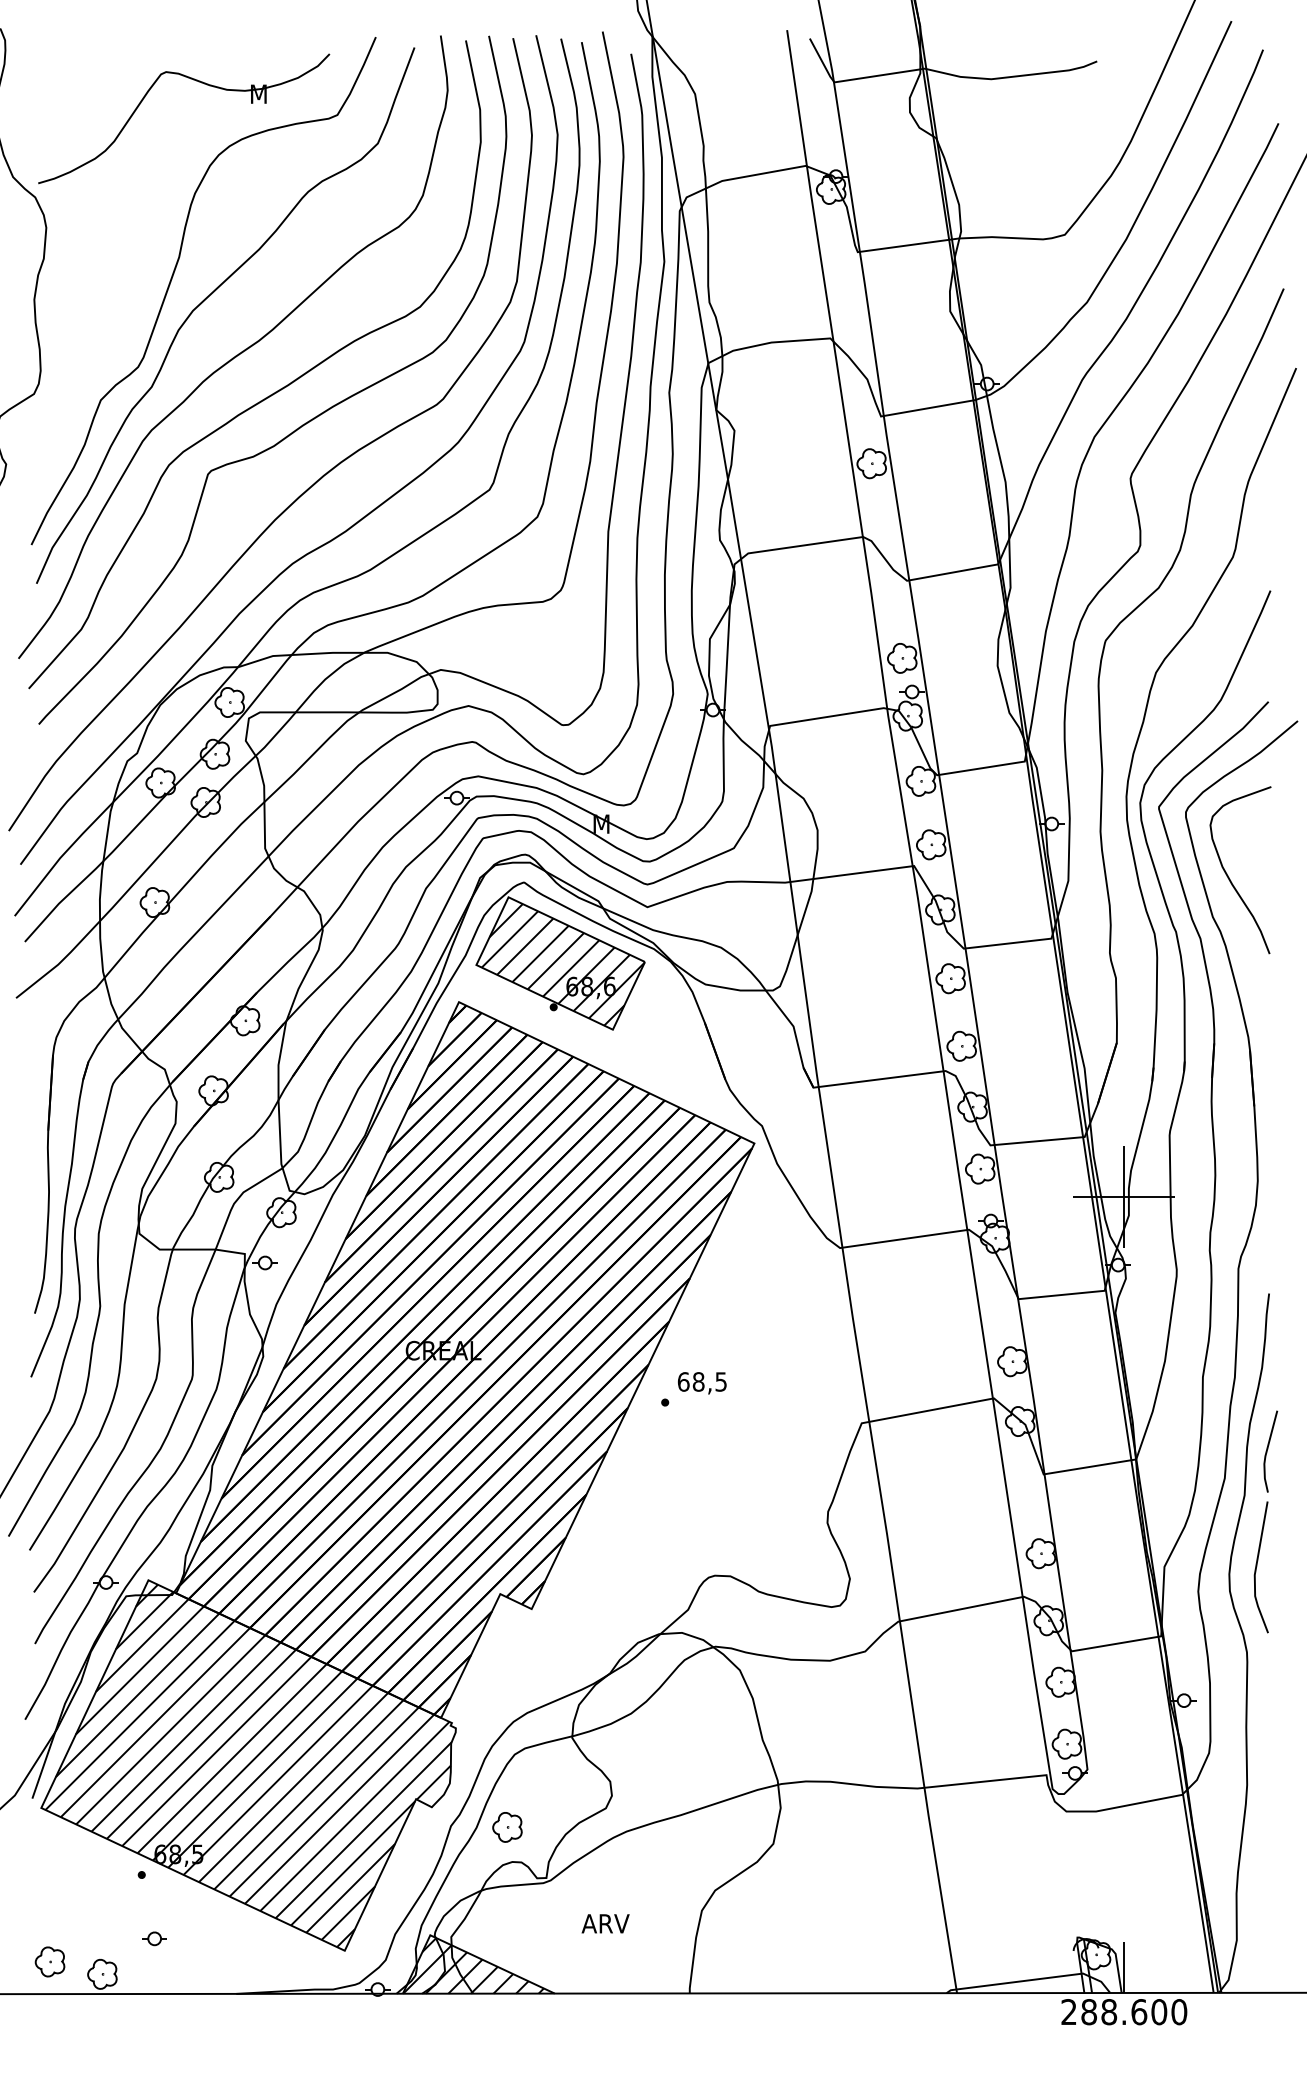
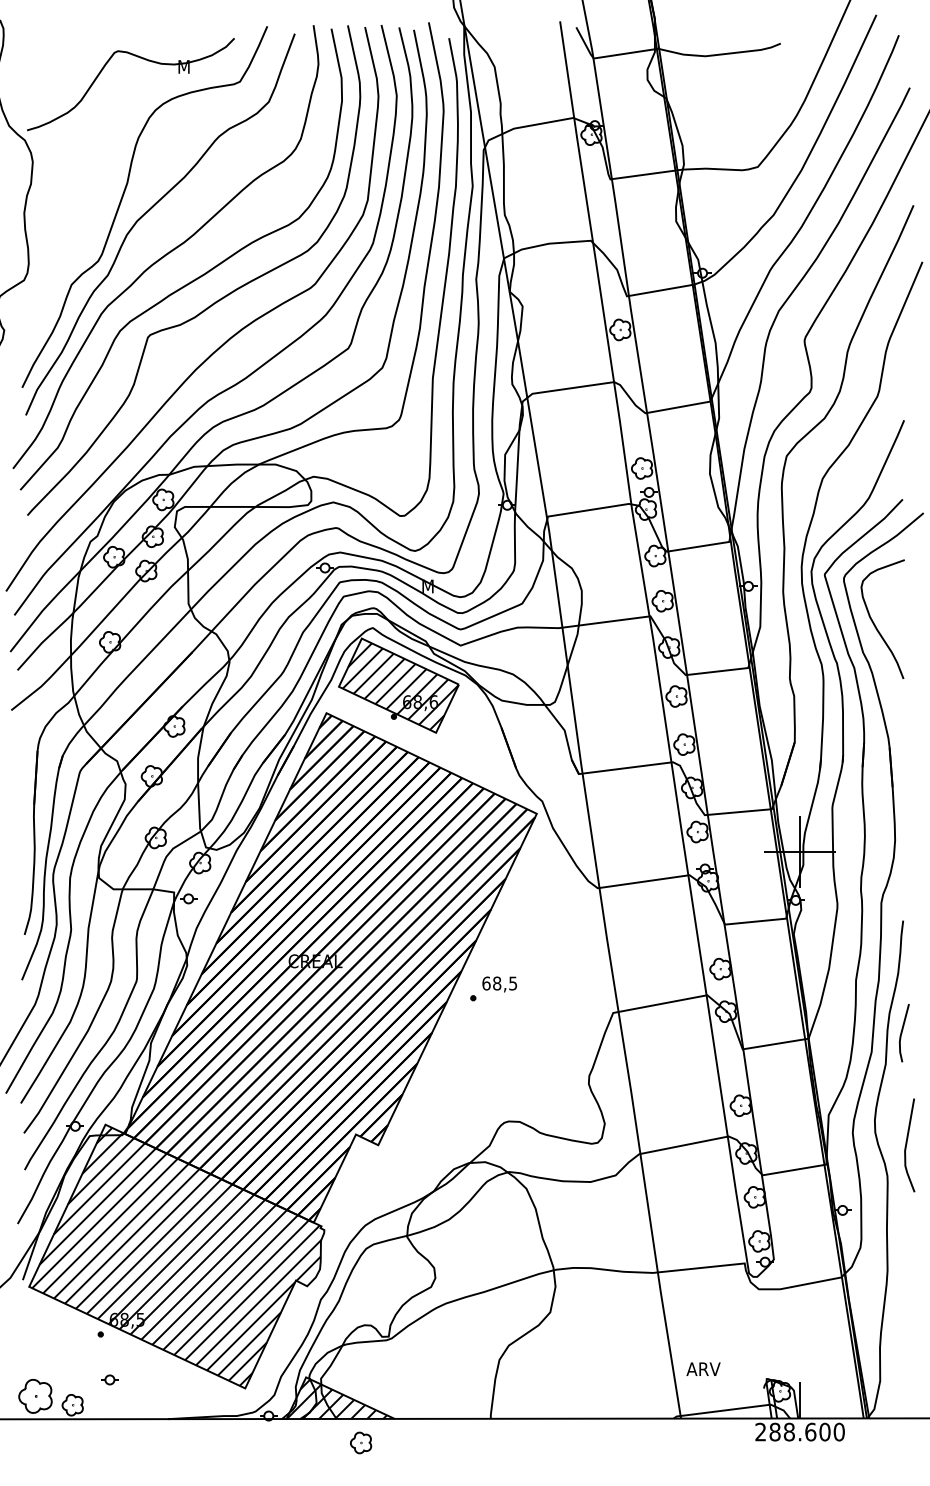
line: (1257, 1566) -> (907, 1144), moved
part: (507, 1827) -> (361, 1443), moved
text: (605, 1923) -> (703, 1369), moved
part: (49, 1961) -> (35, 1396), size x1.6

